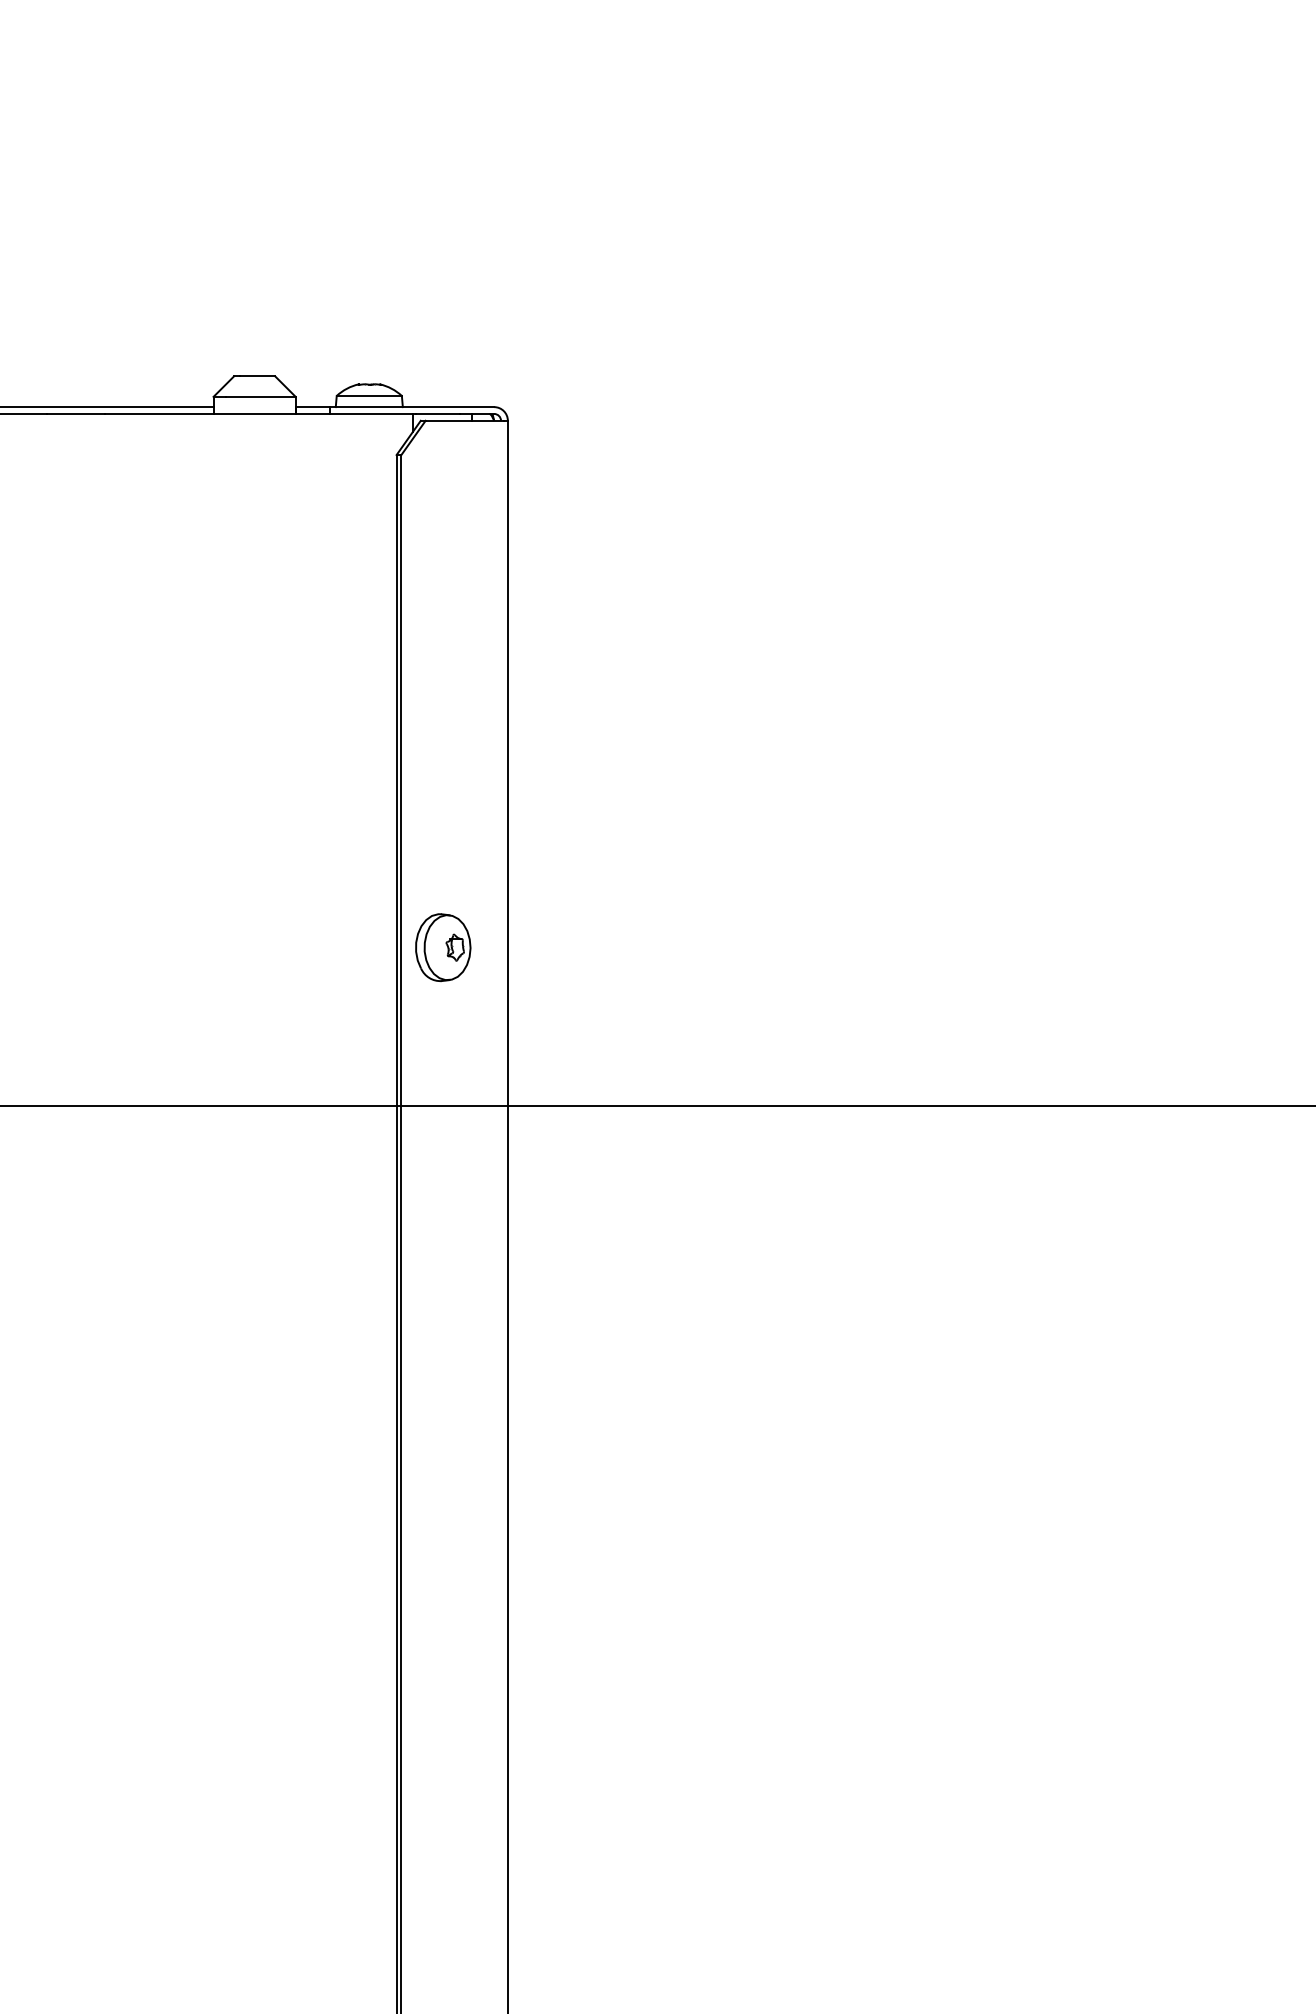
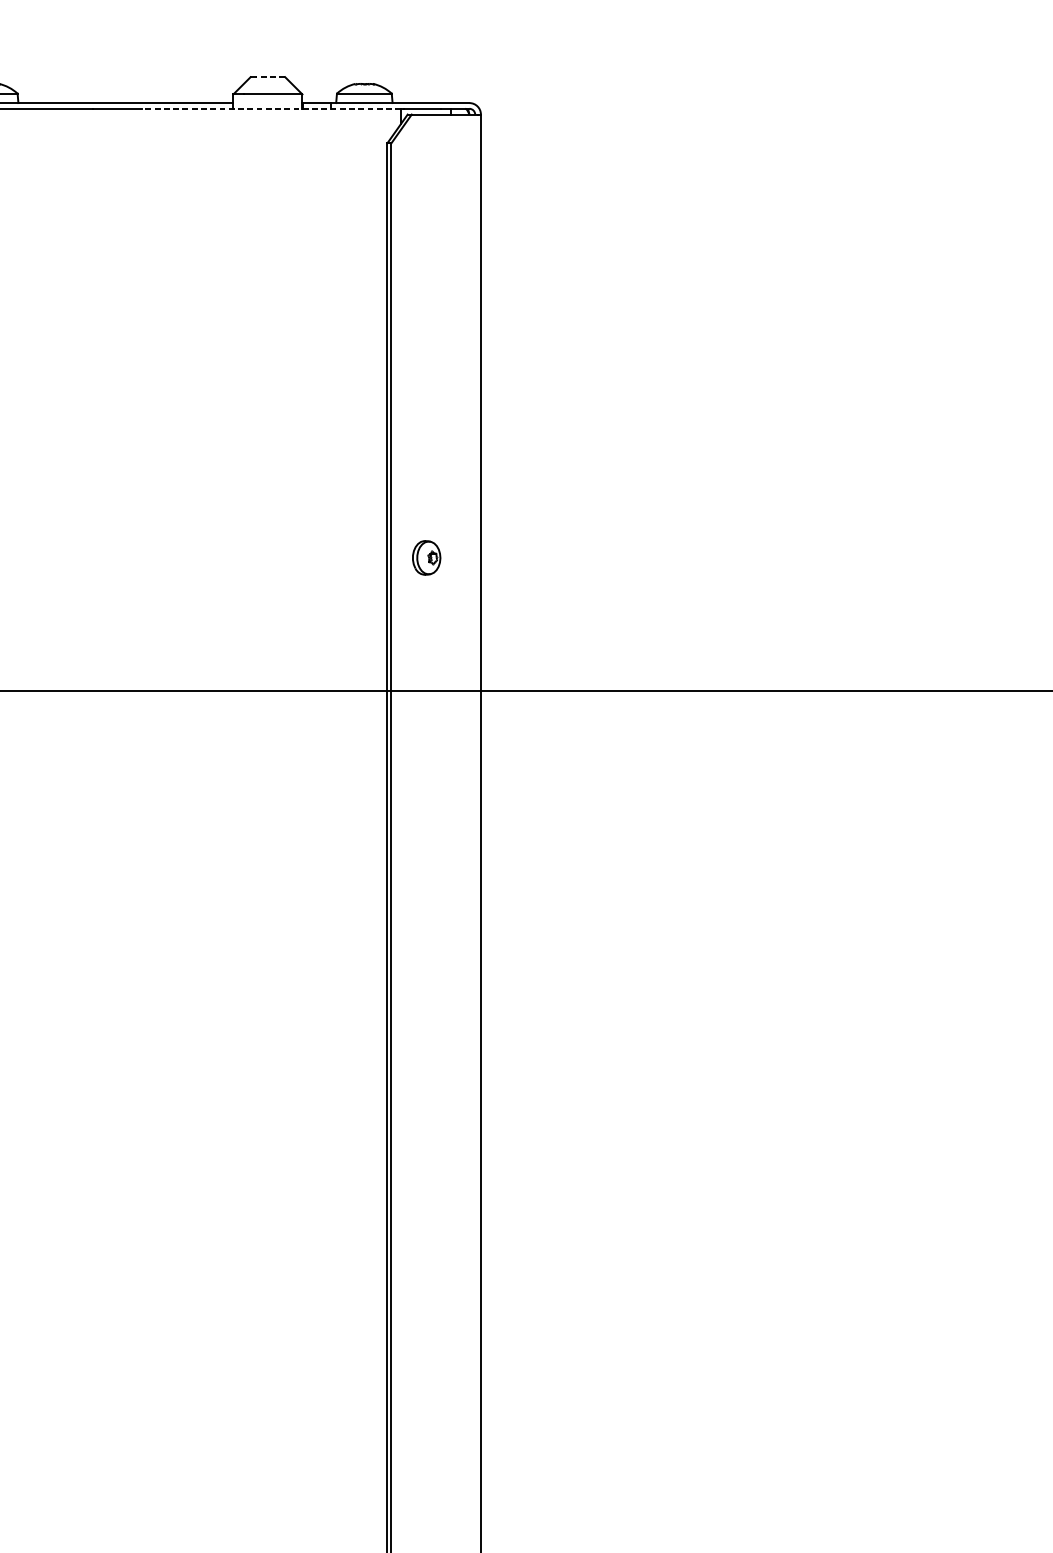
line: (257, 376) -> (270, 77), solid -> dashed
line: (258, 413) -> (271, 108), solid -> dashed
part: (443, 947) -> (426, 557), size x0.6

